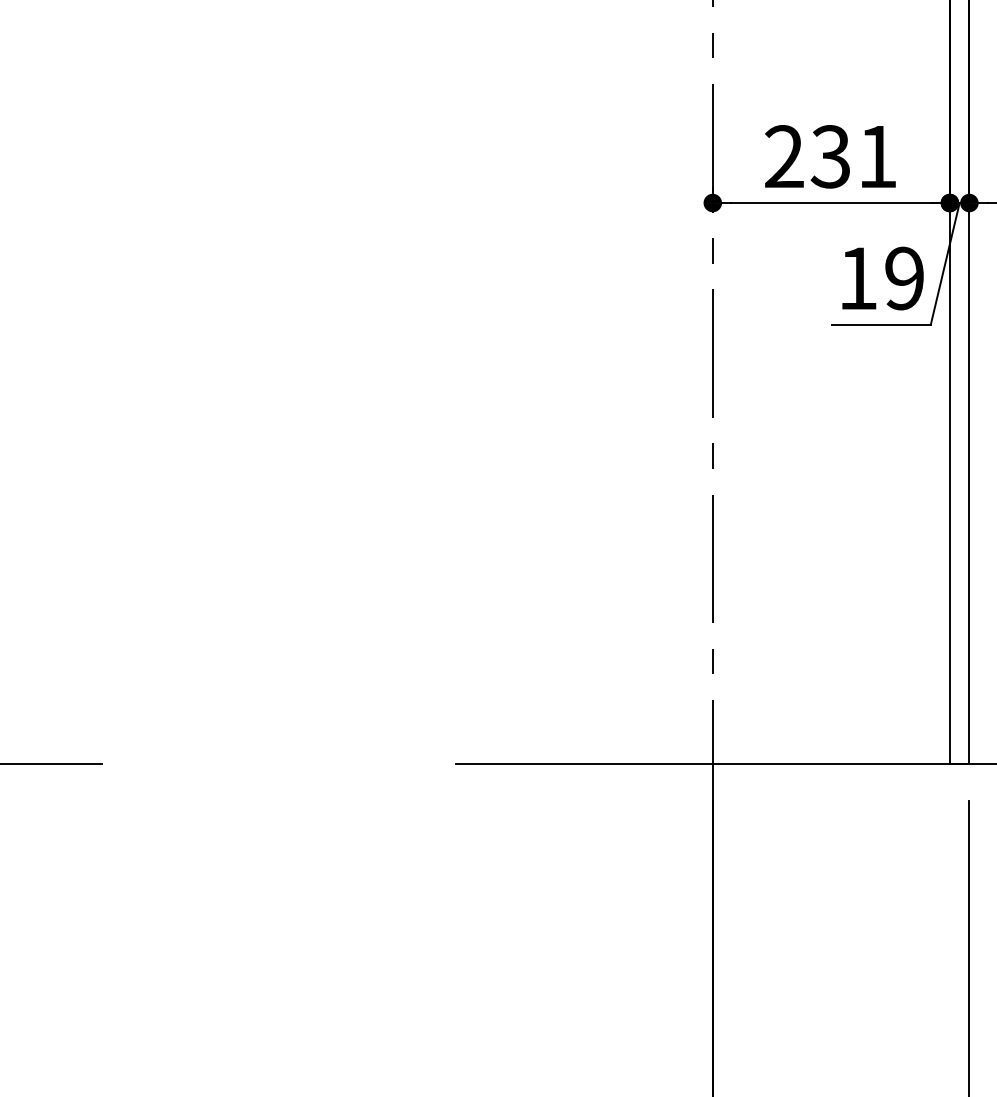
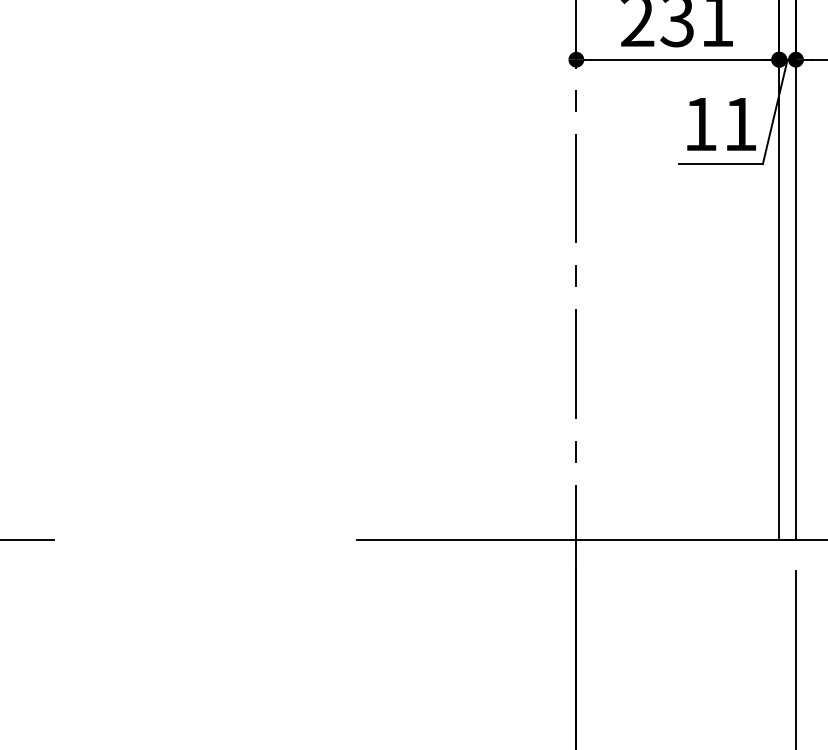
text: (904, 278) -> (740, 124), 19 -> 11

